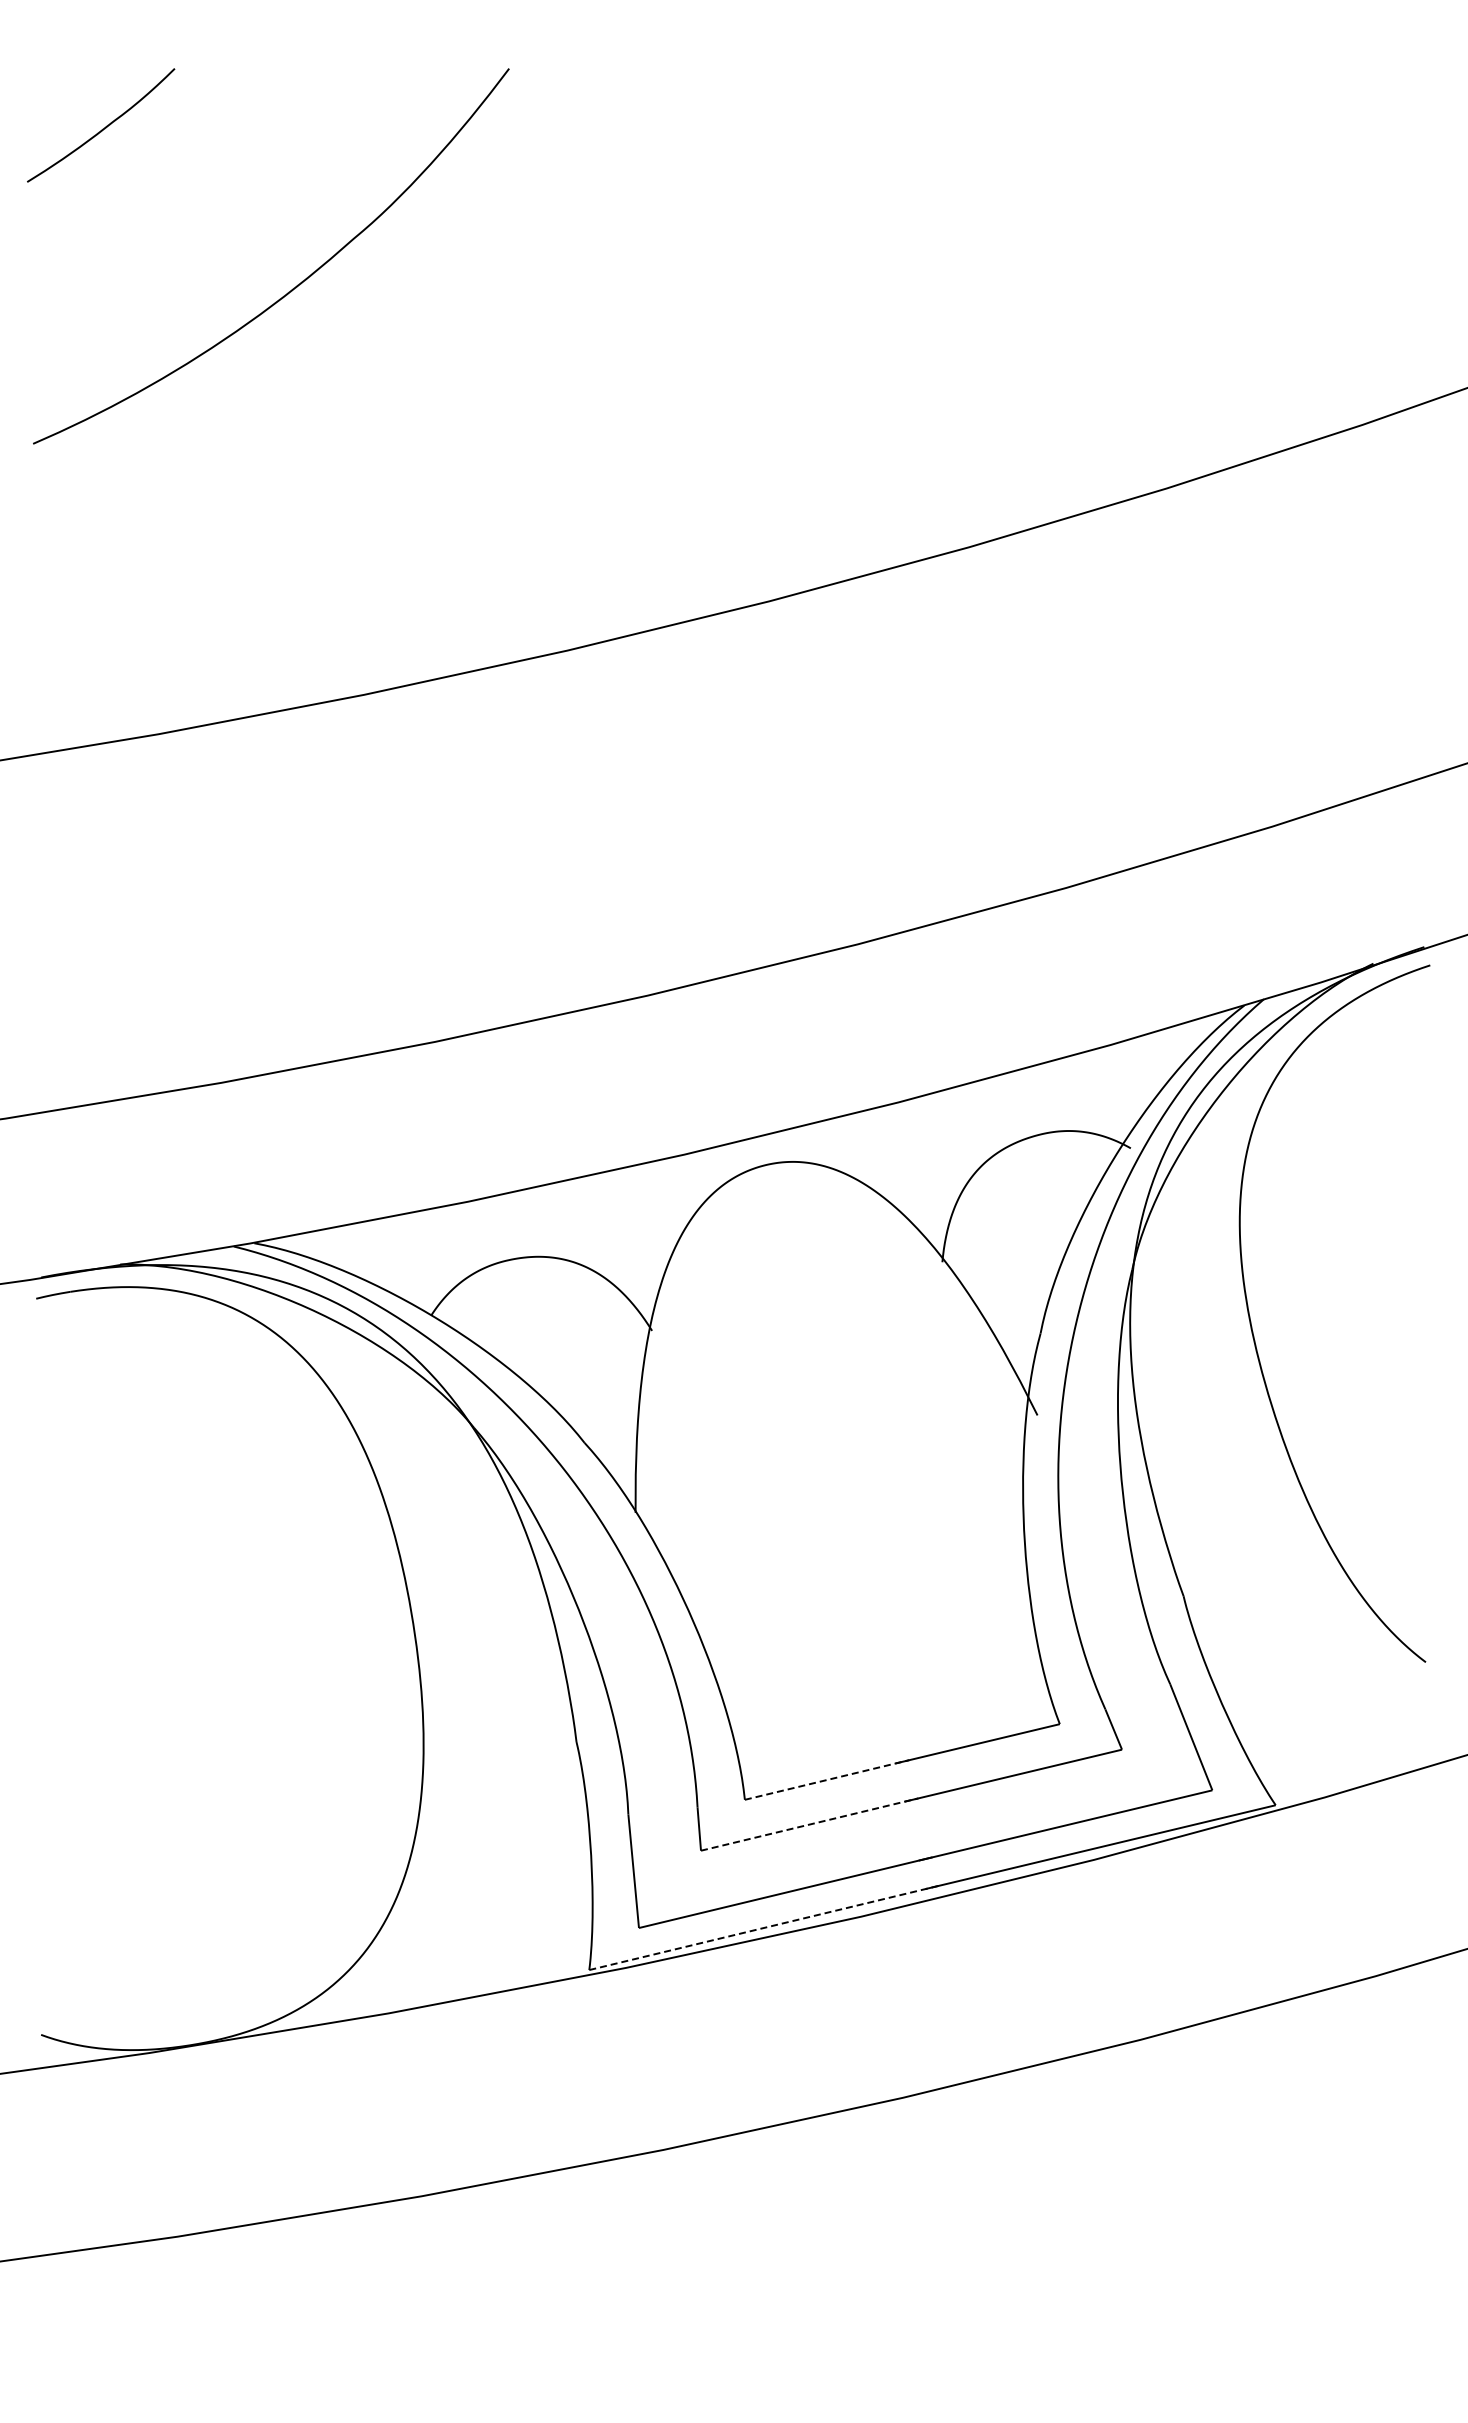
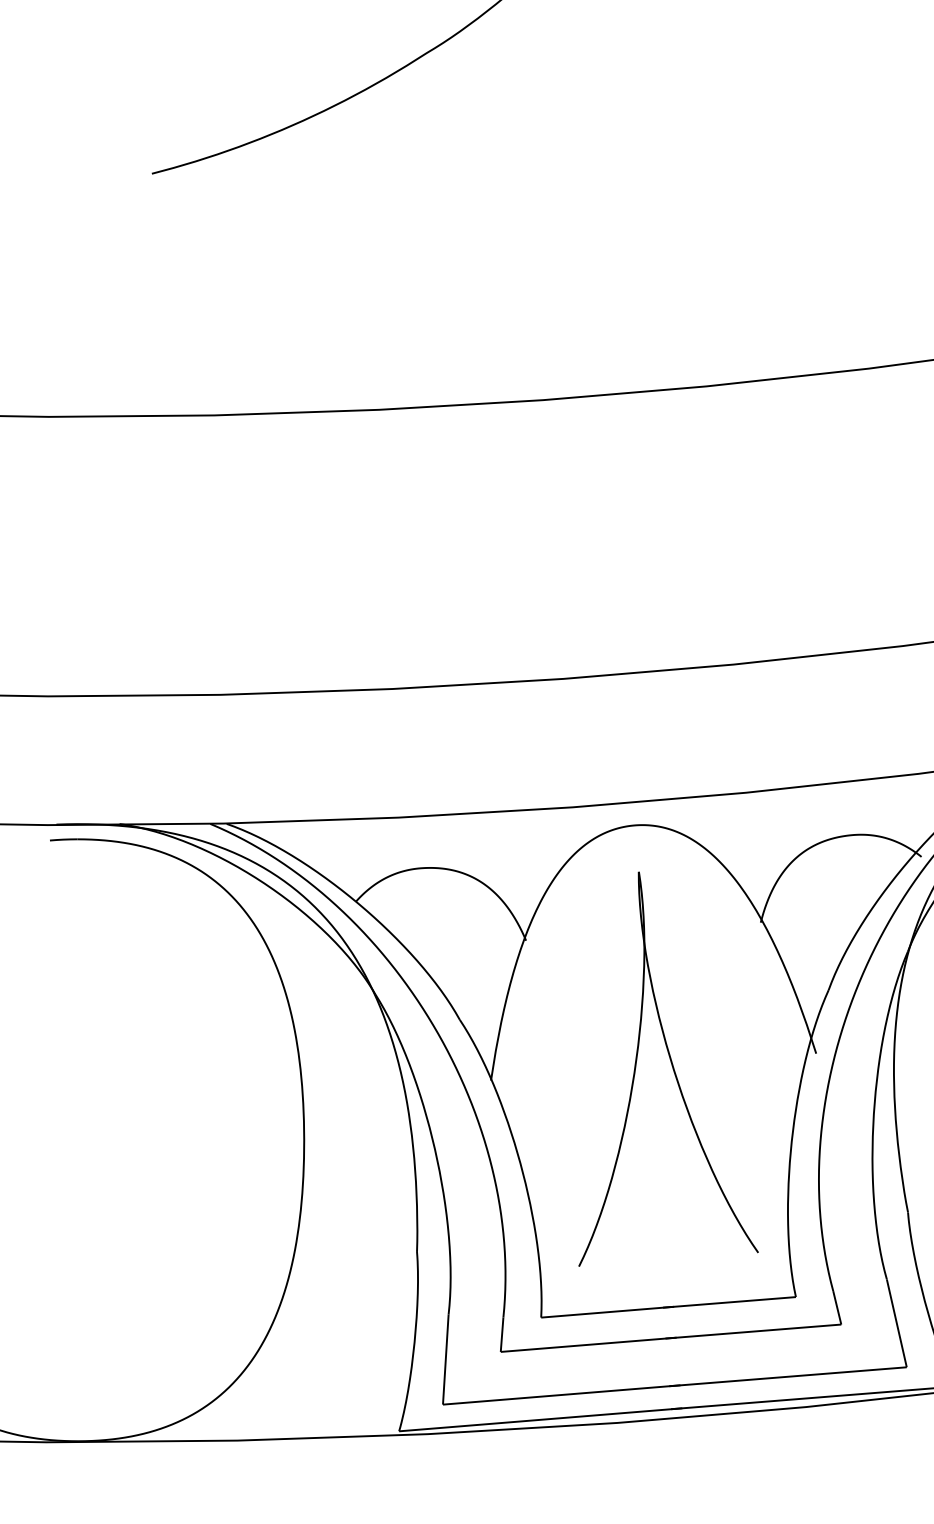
part: (874, 1484) -> (680, 1087), added
line: (827, 1780) -> (607, 1312), dashed -> solid
line: (809, 1824) -> (588, 1344), dashed -> solid
line: (764, 1927) -> (540, 1419), dashed -> solid

